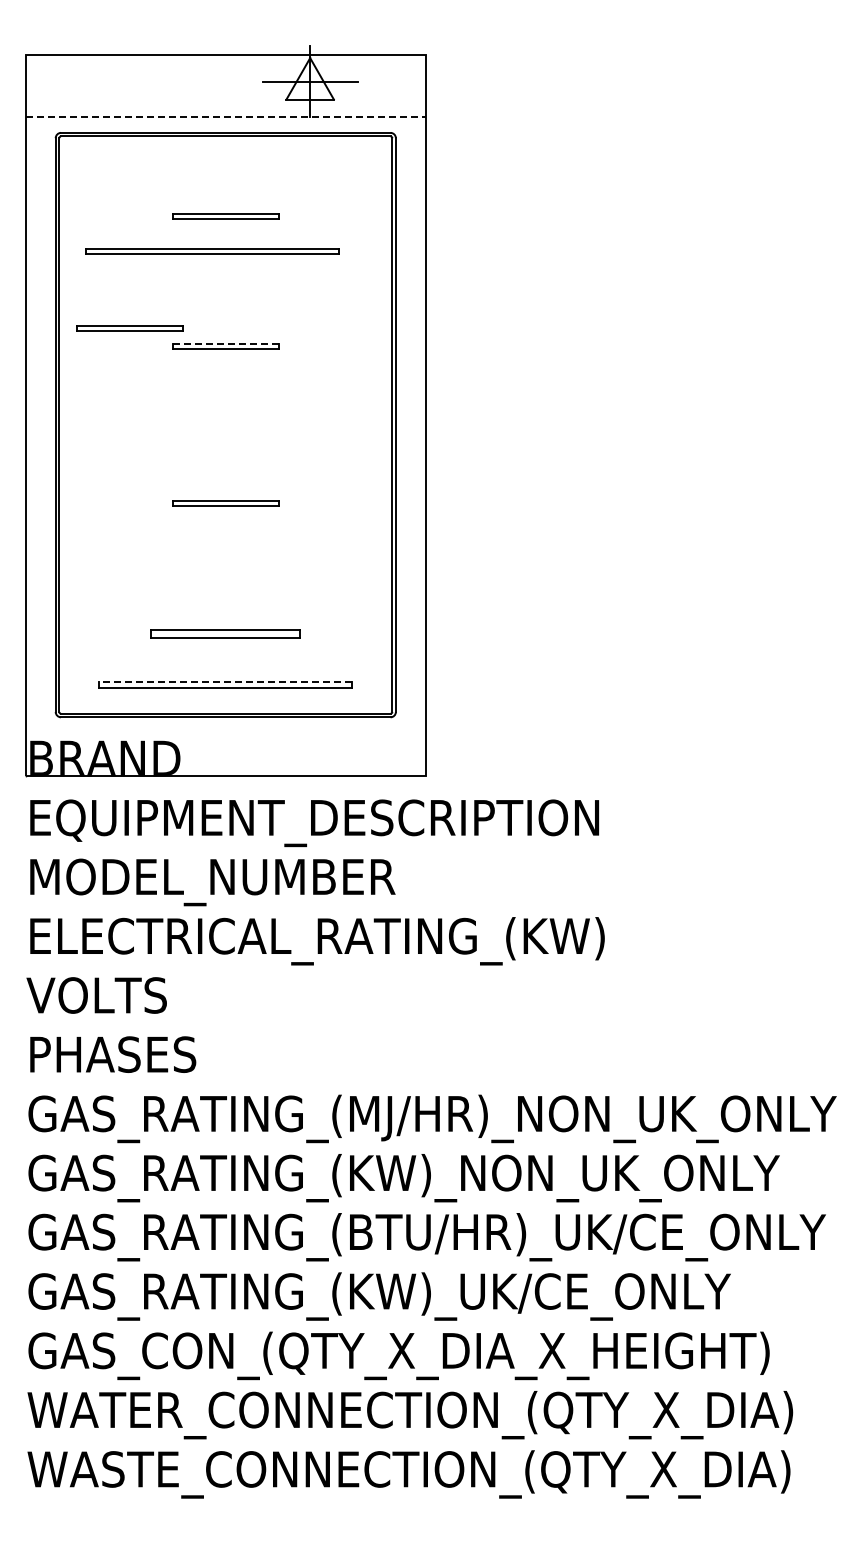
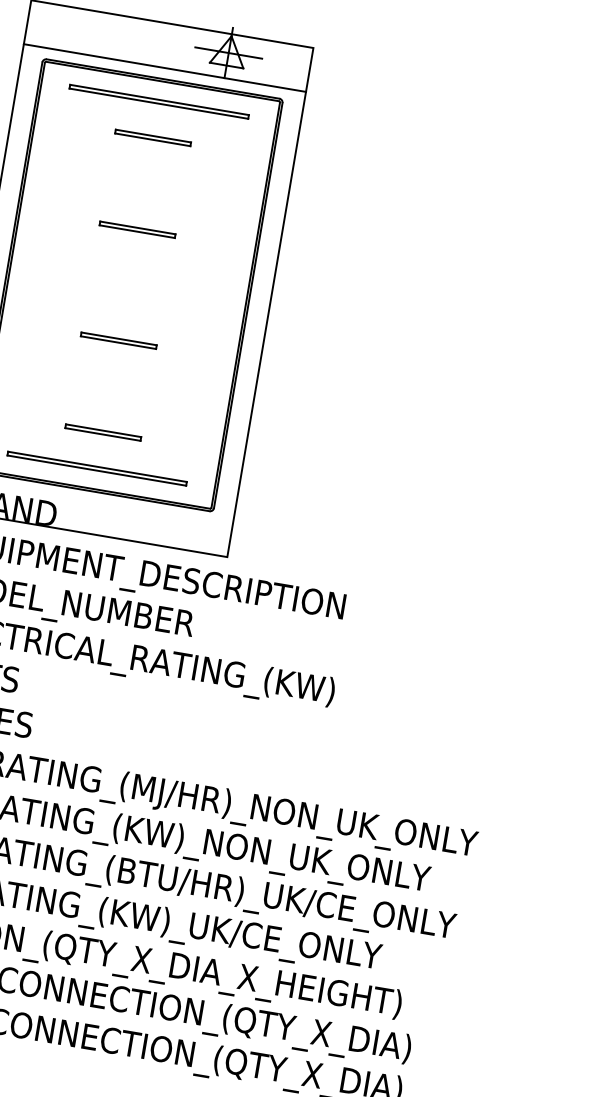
line: (225, 117) -> (164, 68), dashed -> solid
part: (212, 251) -> (158, 102), moved
part: (129, 328) -> (71, 205), removed
line: (225, 343) -> (137, 227), dashed -> solid
part: (225, 633) -> (103, 432), size x0.71
line: (225, 682) -> (97, 466), dashed -> solid

